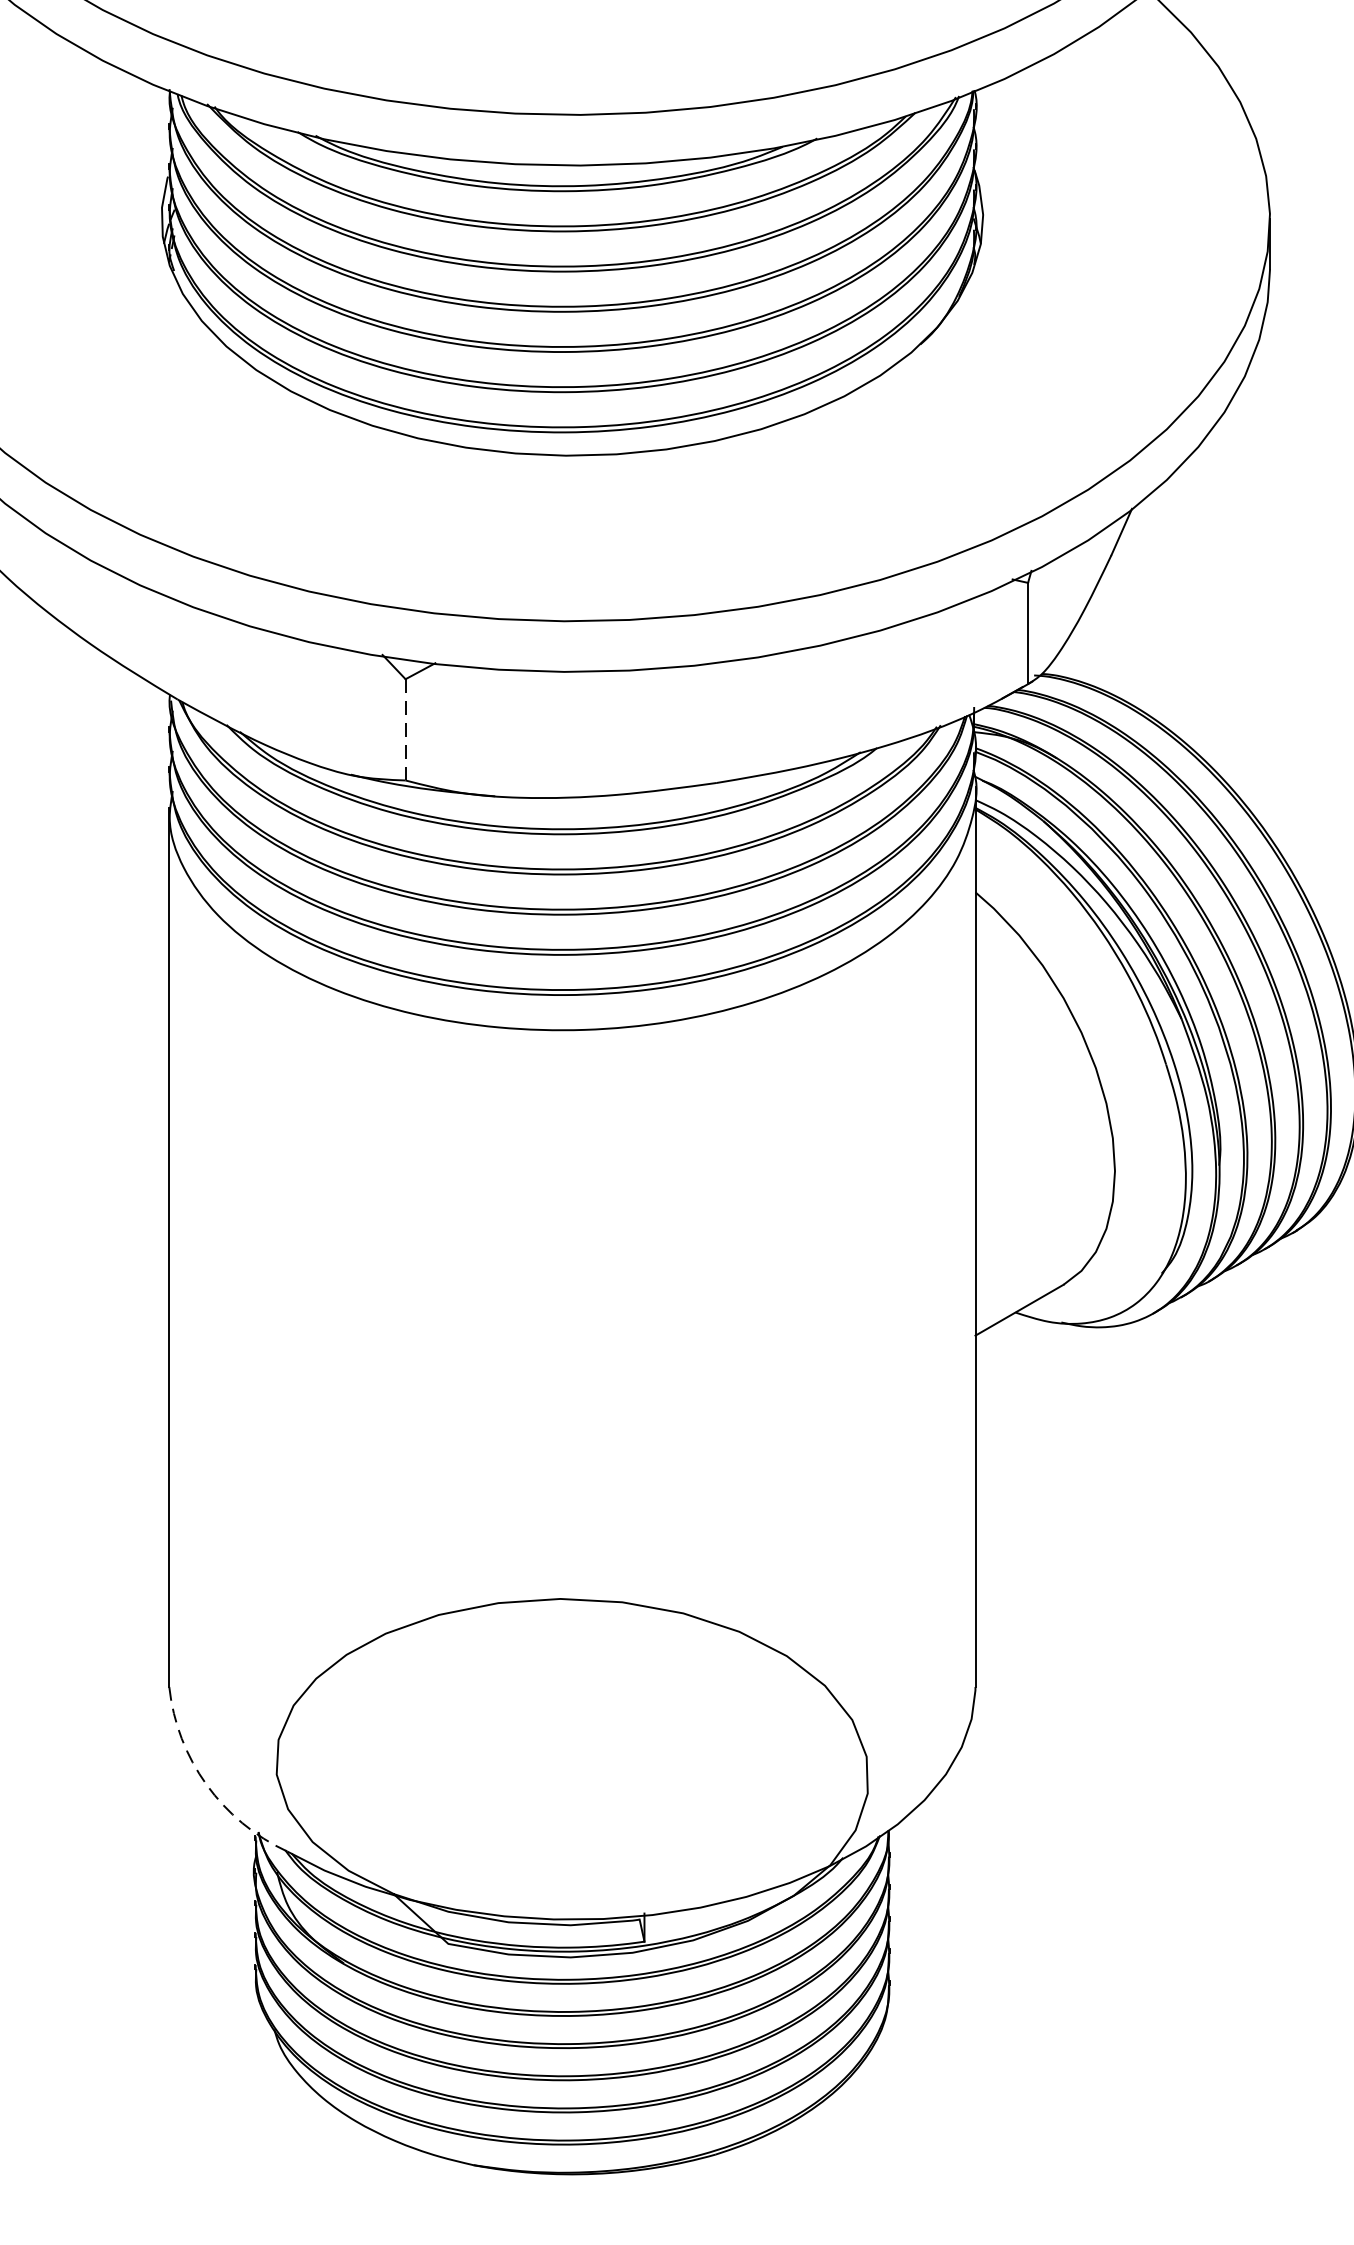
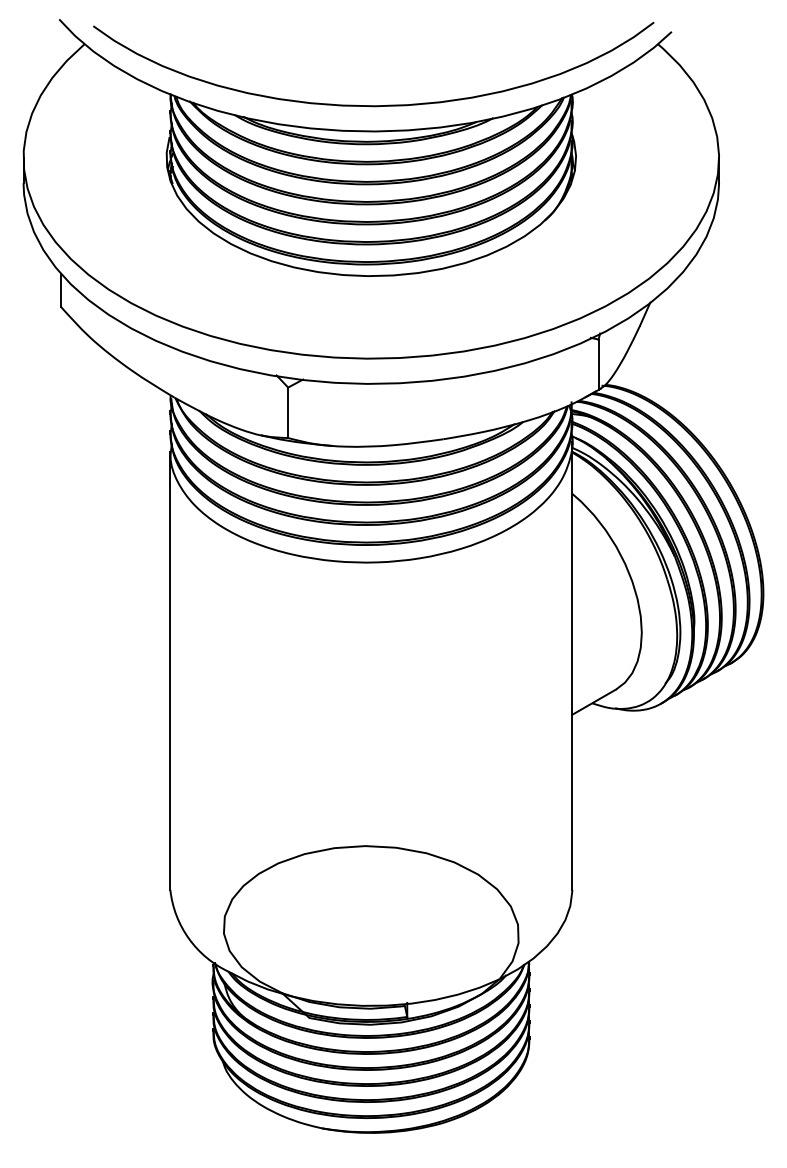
line: (406, 731) -> (288, 413), dashed -> solid
arc: (207, 1784) -> (189, 938), dashed -> solid

